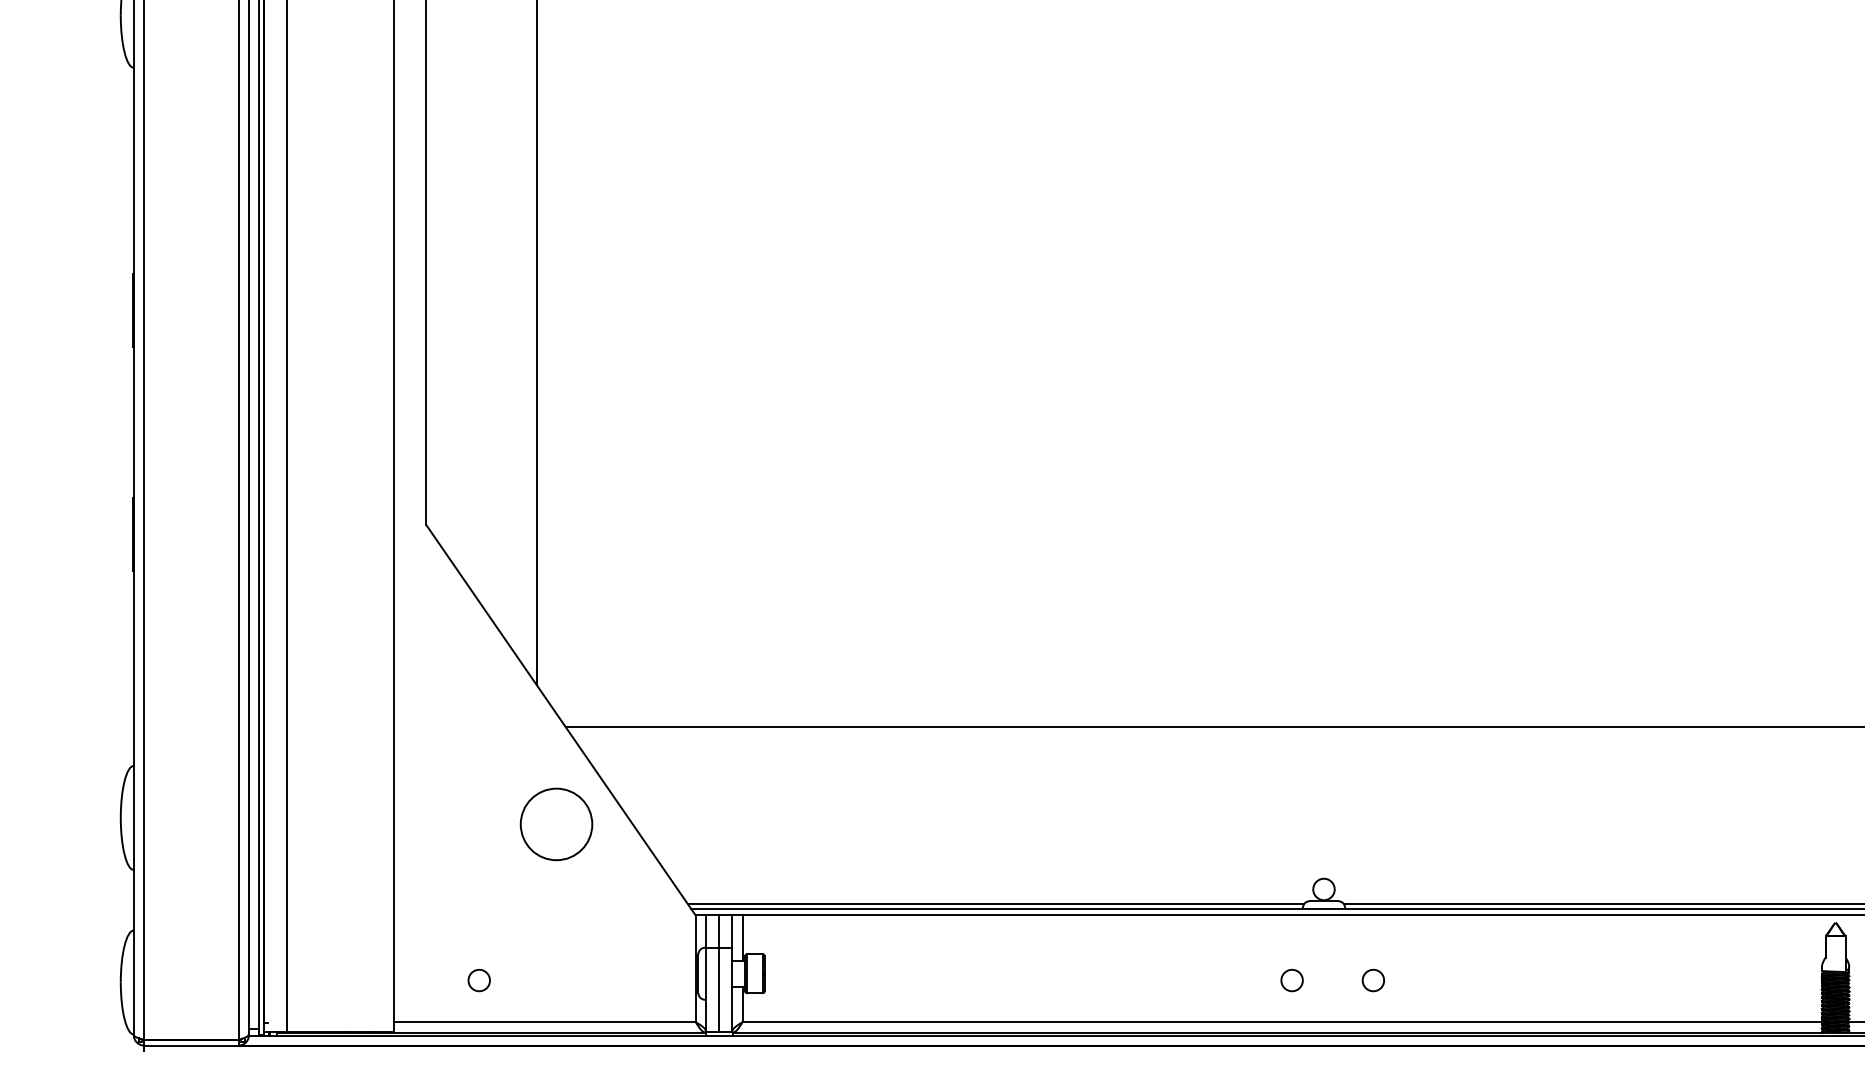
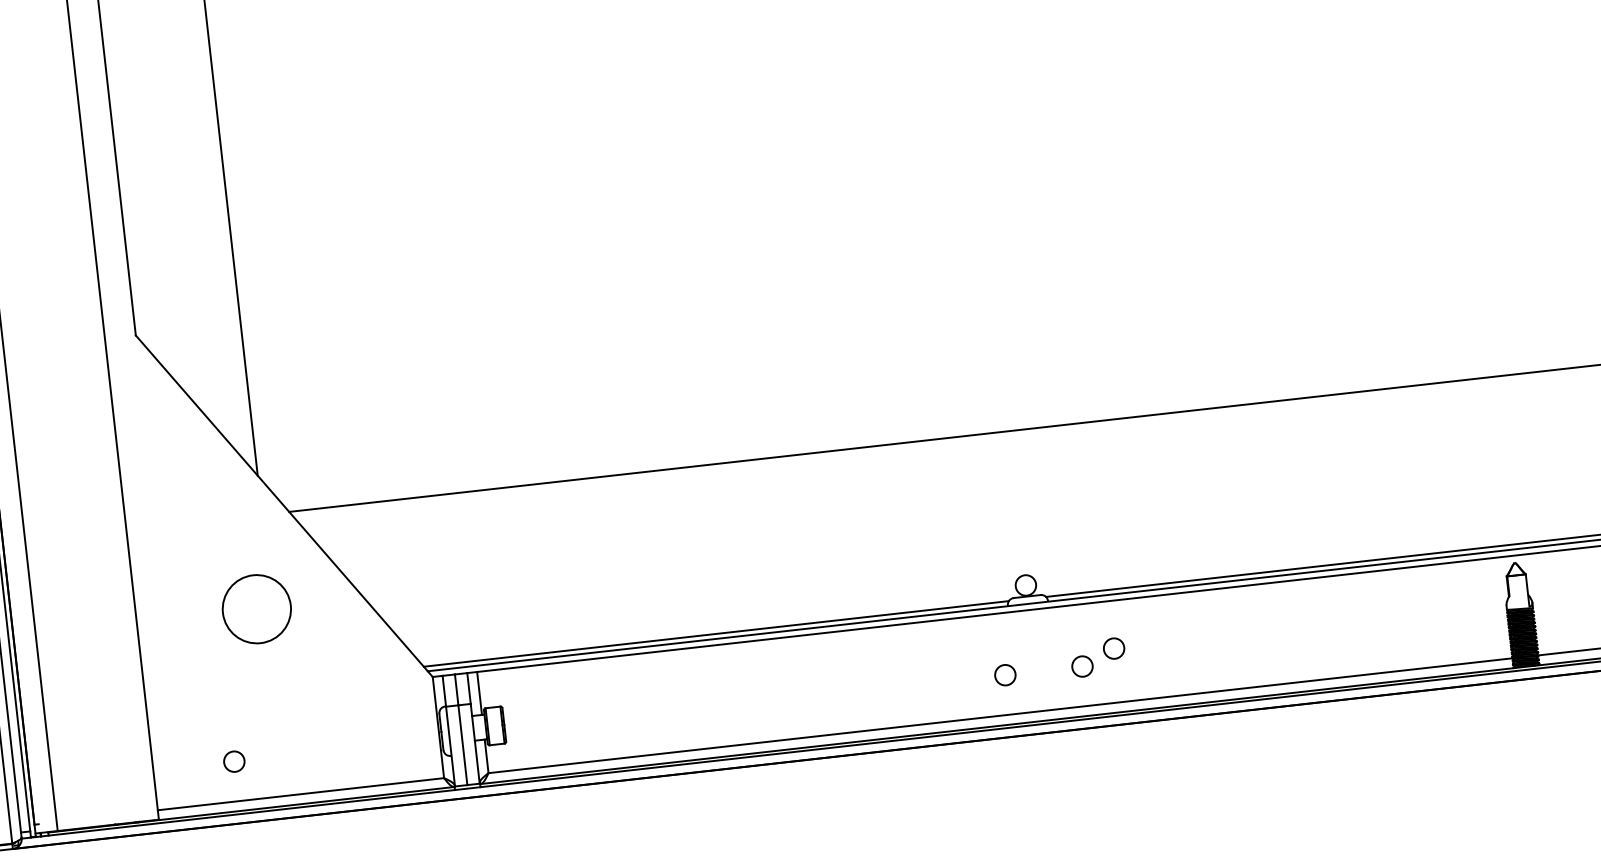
circle: (556, 824) -> (256, 609), moved
circle: (1407, 965) -> (1113, 648), added

